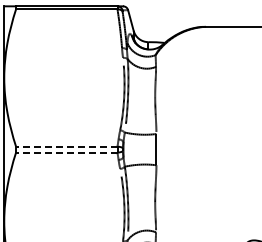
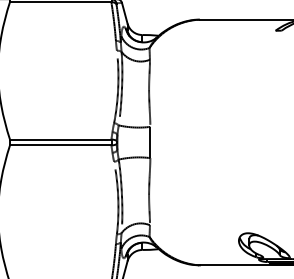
line: (66, 146) -> (60, 139), dashed -> solid
line: (66, 152) -> (60, 145), dashed -> solid

